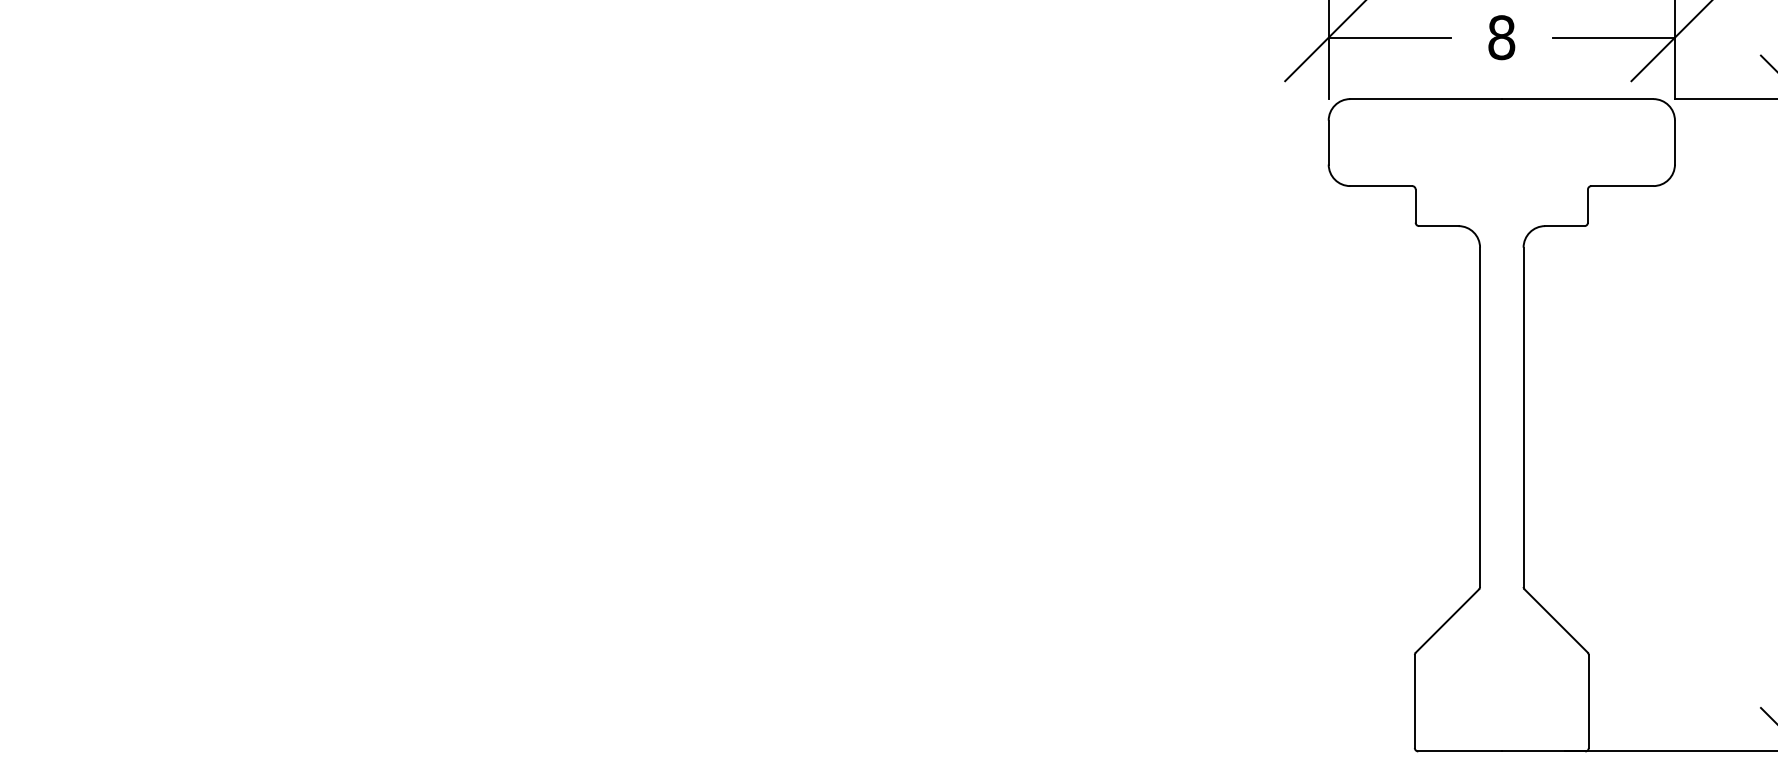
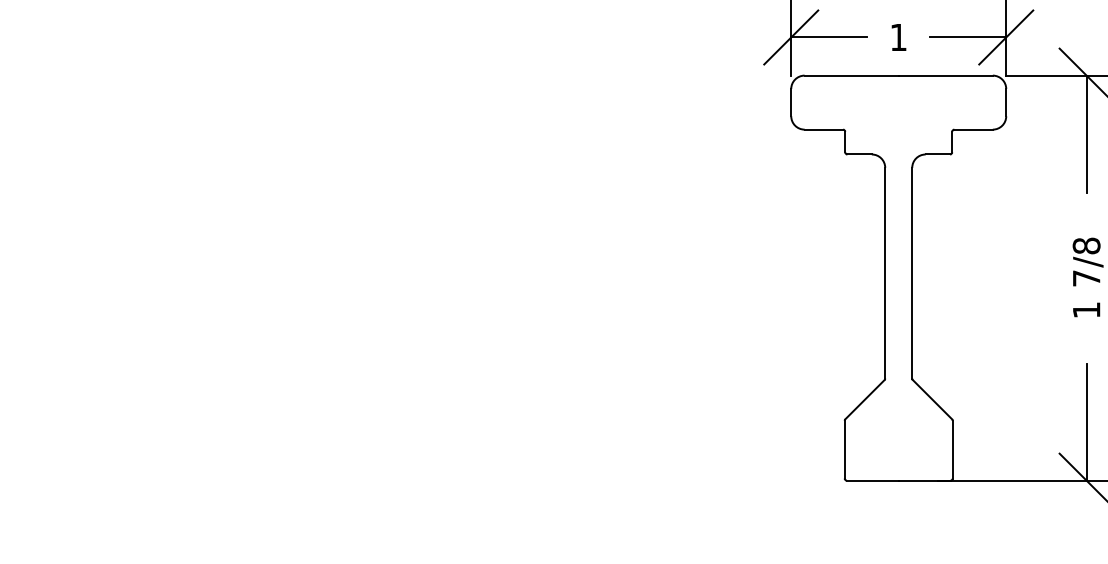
text: (1501, 37) -> (898, 37), 8 -> 1

